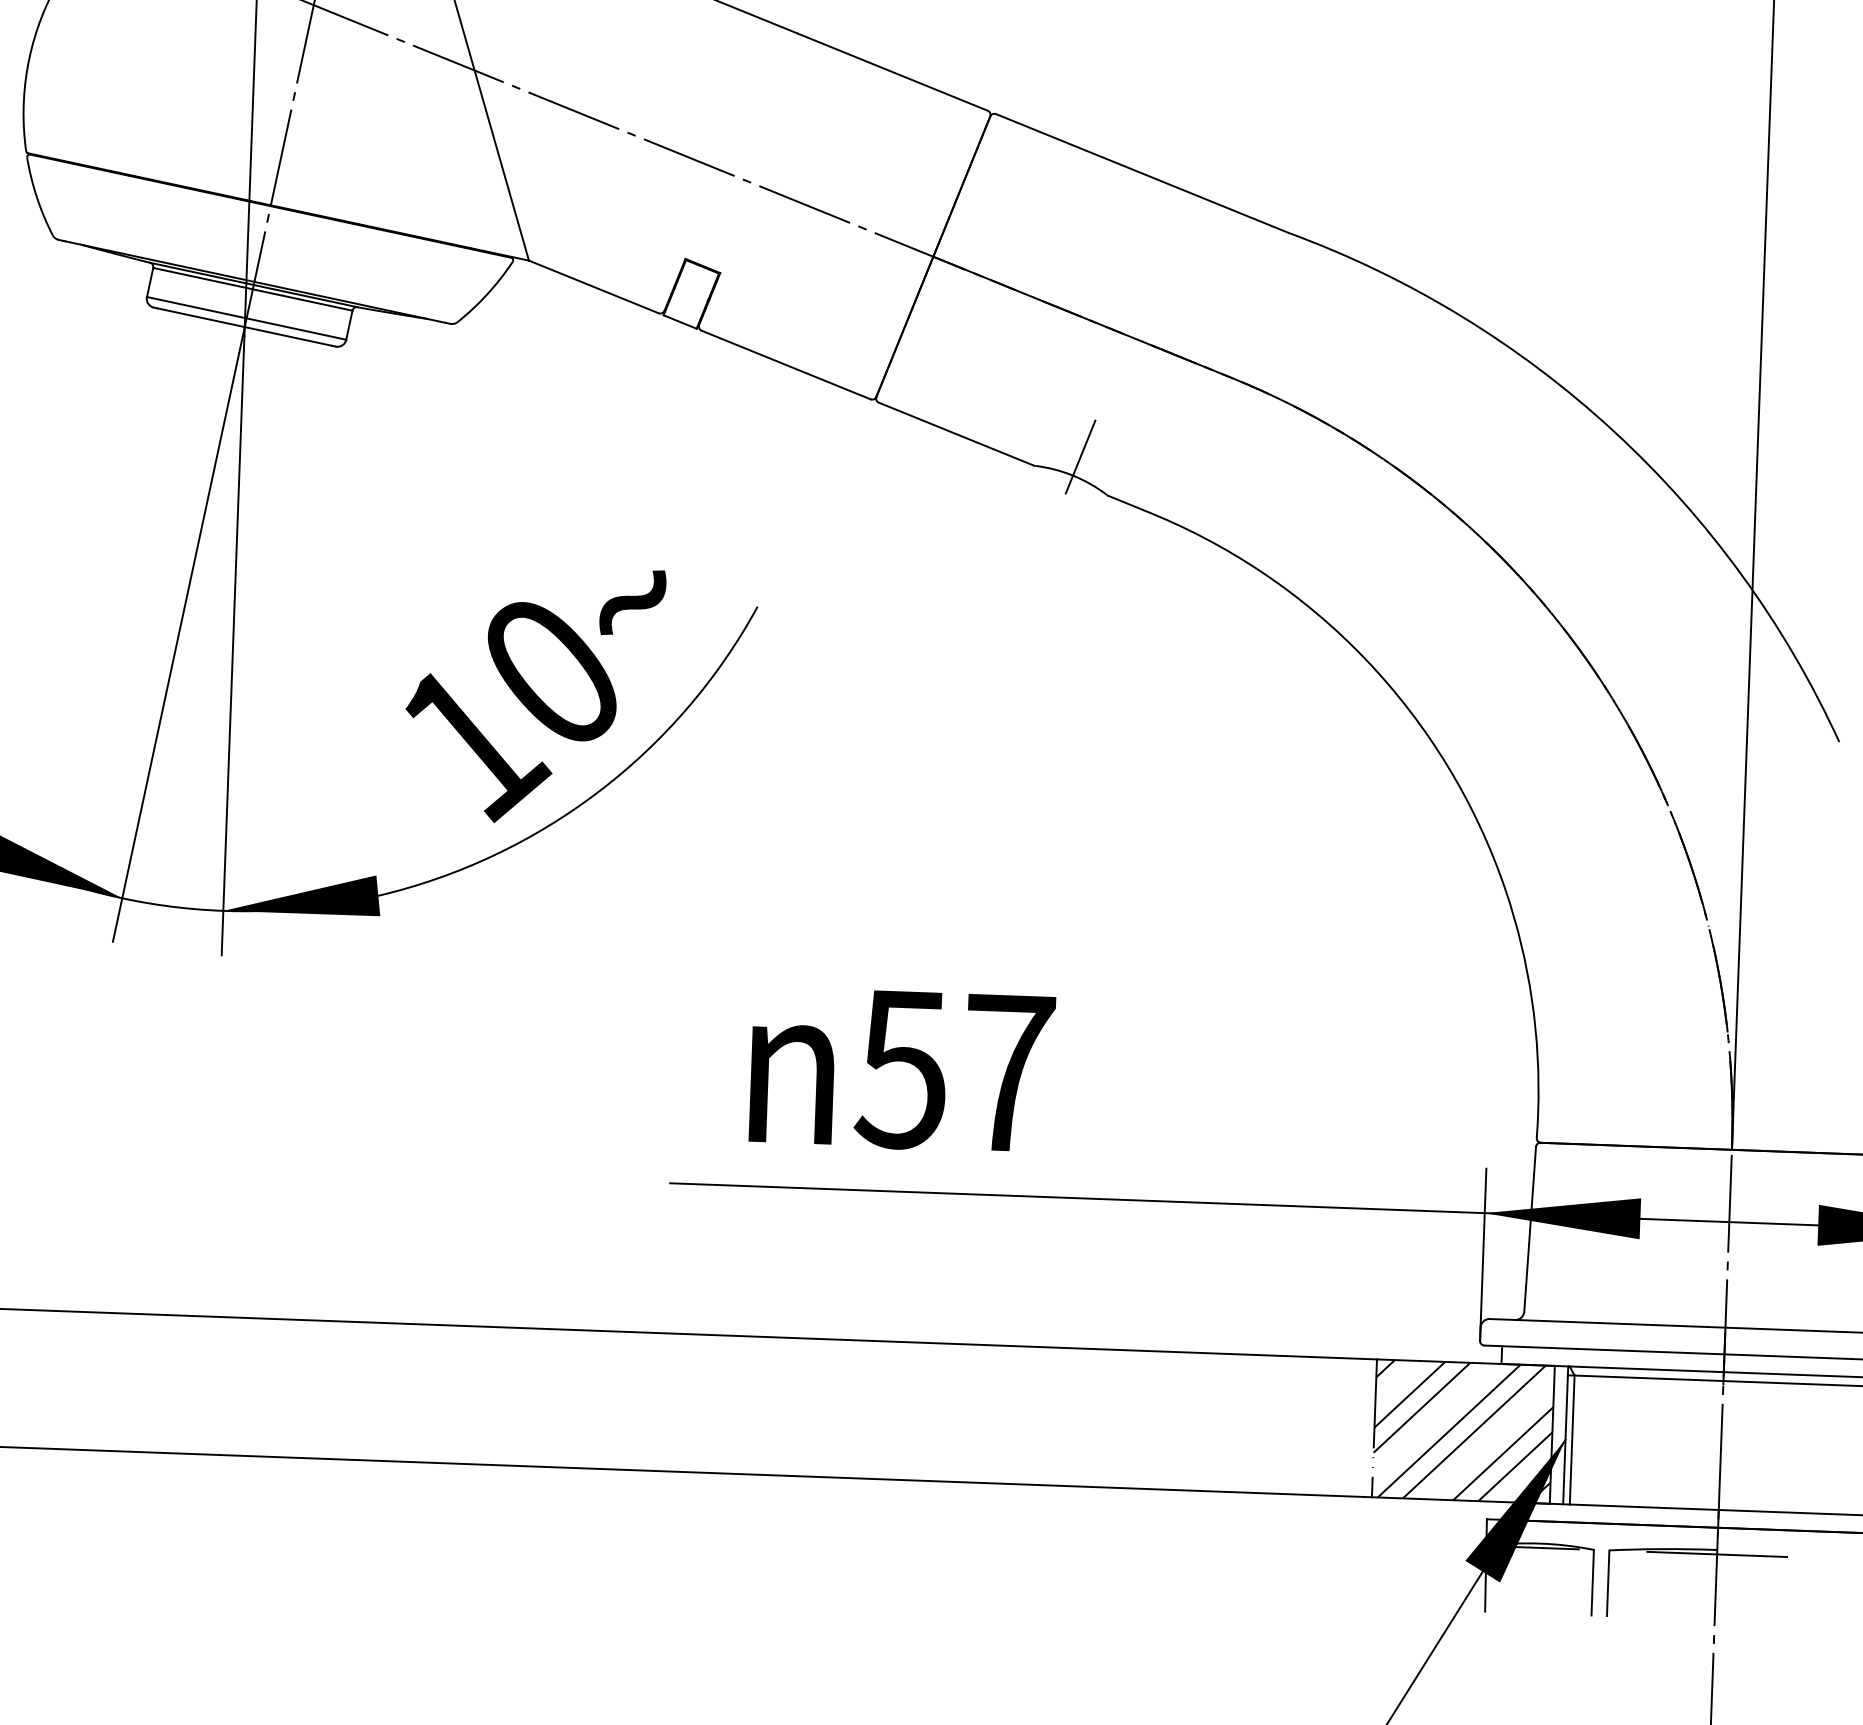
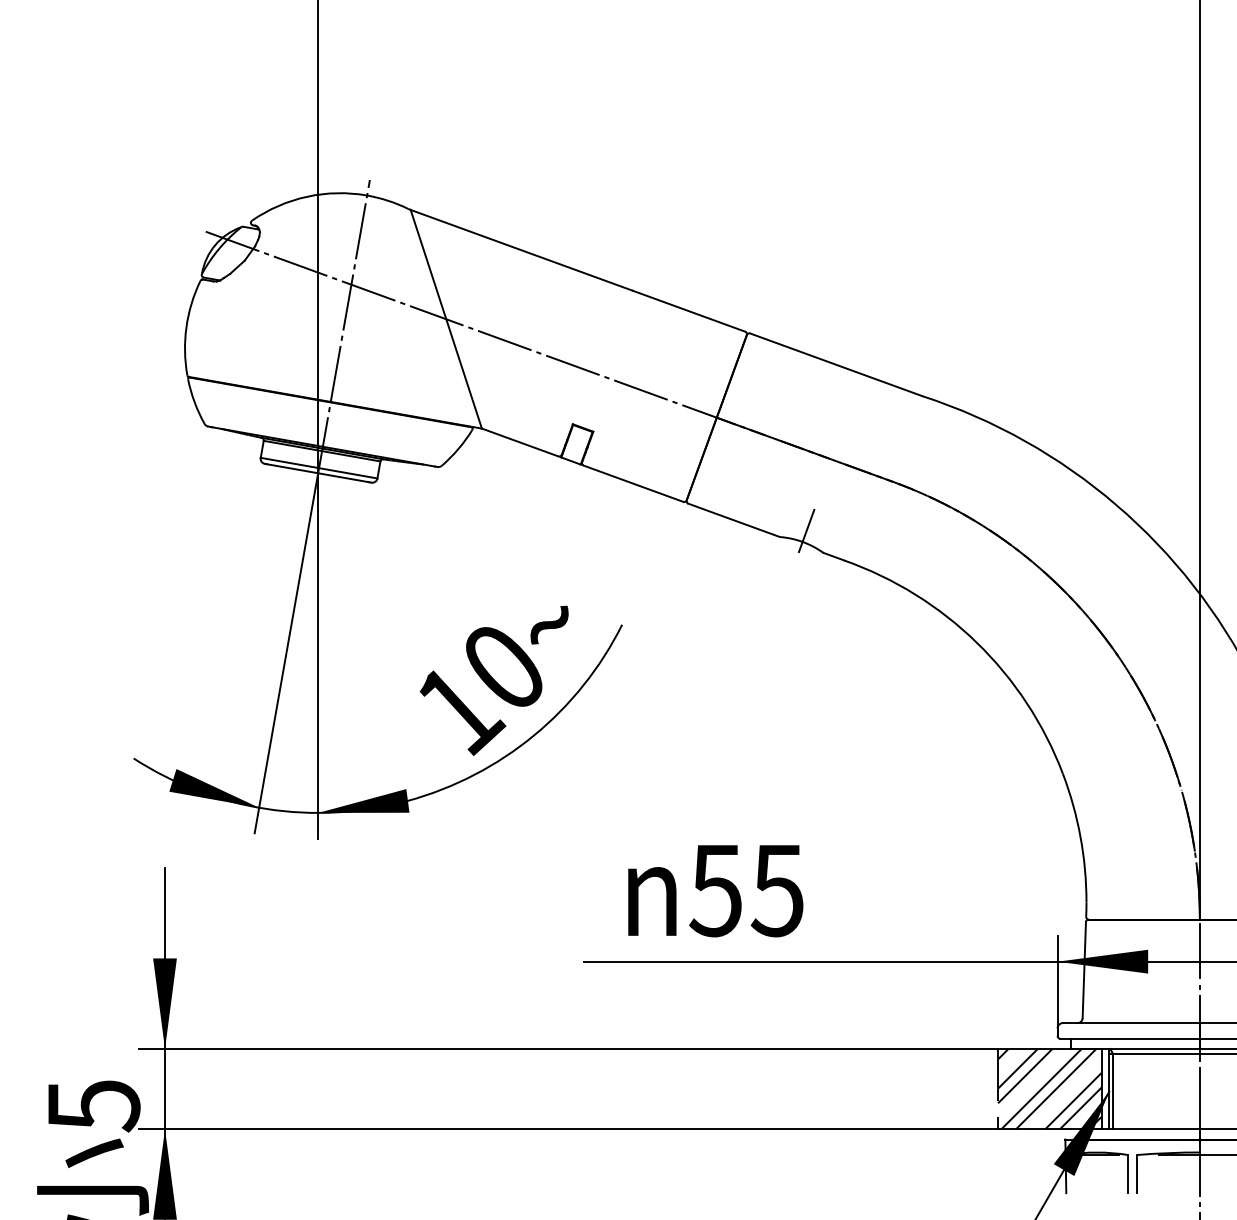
text: (1006, 1074) -> (776, 891), 57 -> 55

